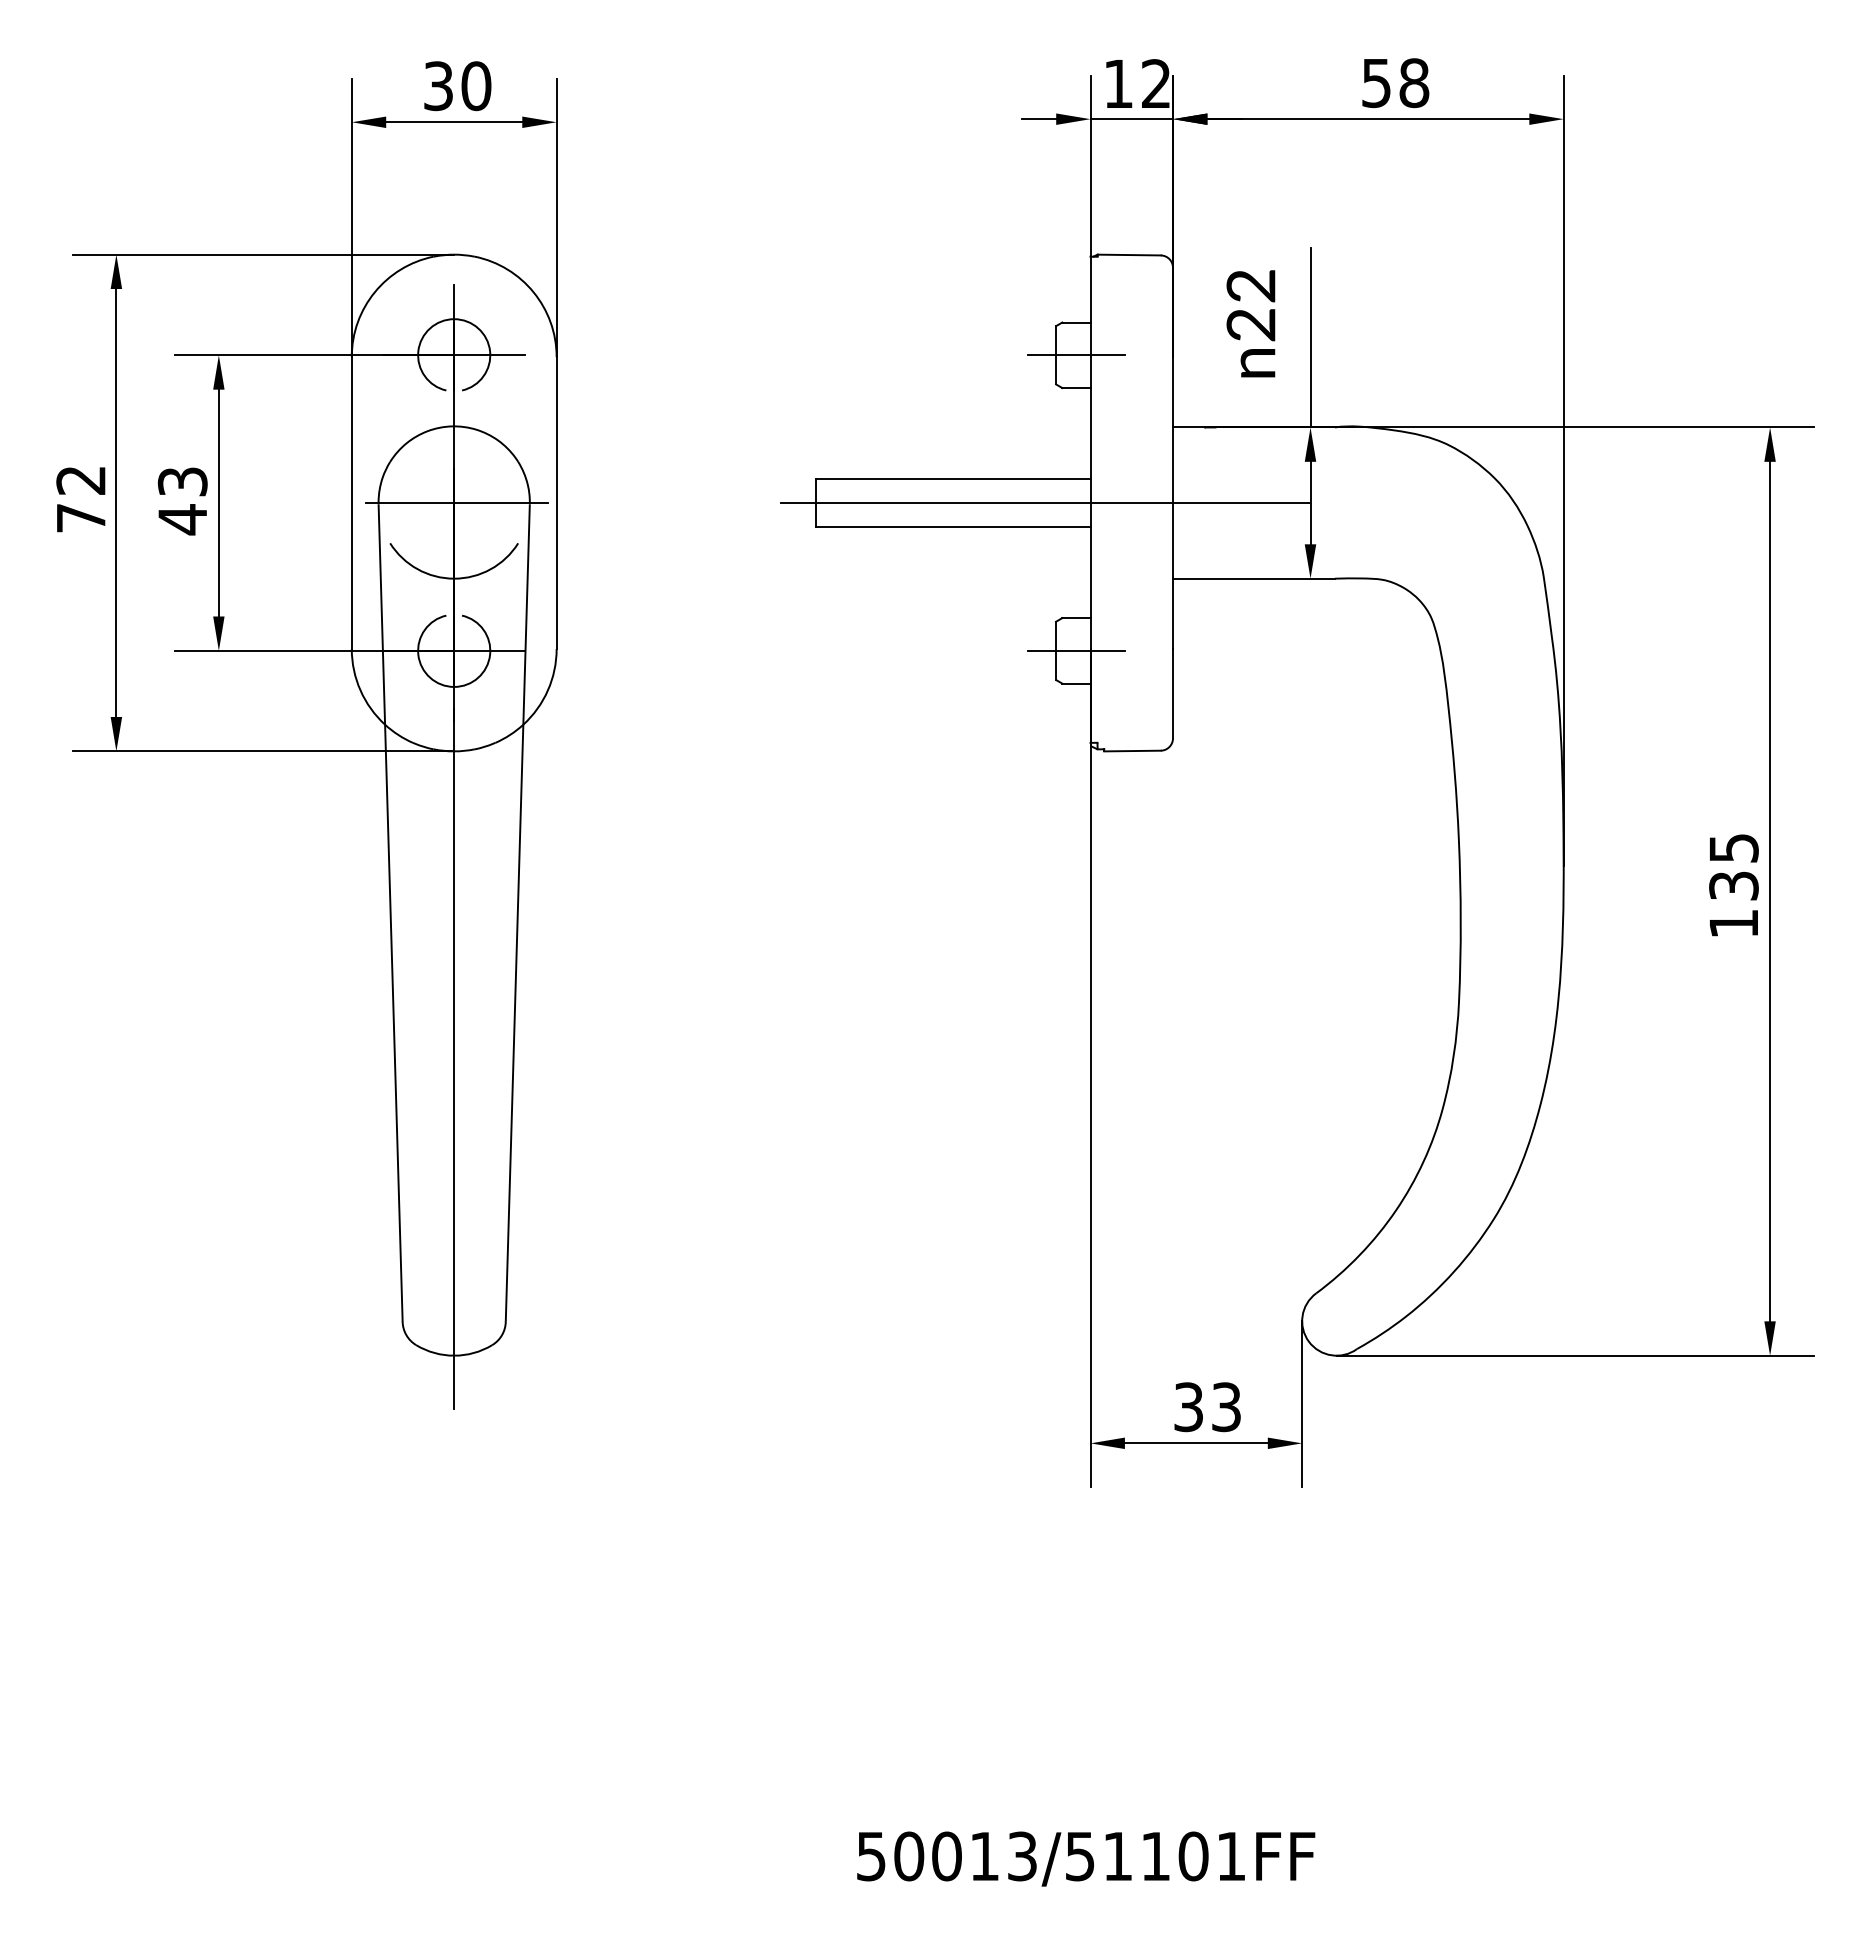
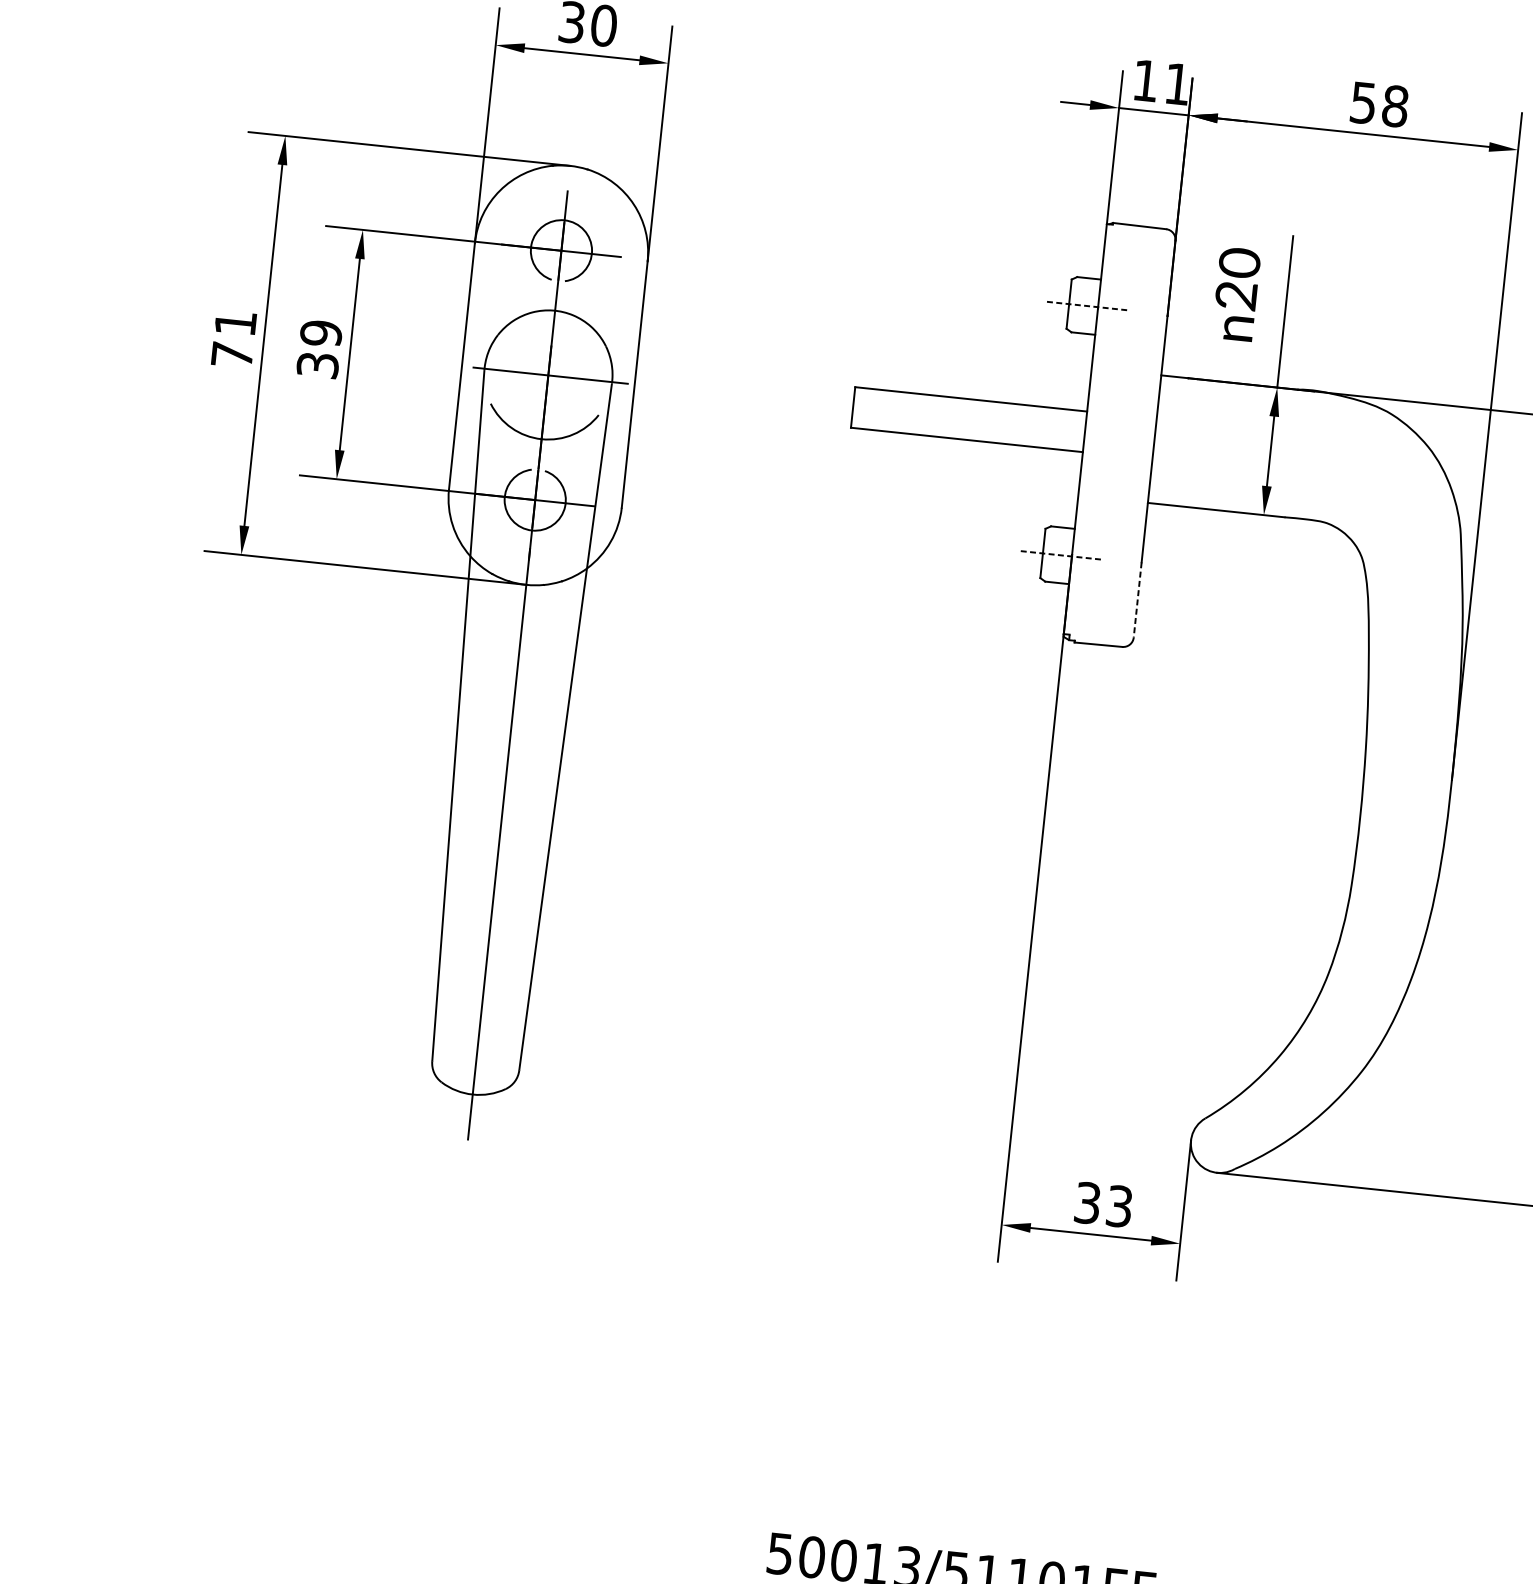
text: (1155, 83) -> (1177, 83), 12 -> 11
text: (1250, 285) -> (1239, 262), 22 -> 20
line: (1075, 355) -> (1085, 306), solid -> dashed
text: (80, 480) -> (235, 323), 72 -> 71
text: (182, 501) -> (319, 350), 43 -> 39
line: (1045, 503) -> (1047, 428), removed
line: (1075, 650) -> (1059, 554), solid -> dashed
line: (1173, 693) -> (1138, 599), solid -> dashed

